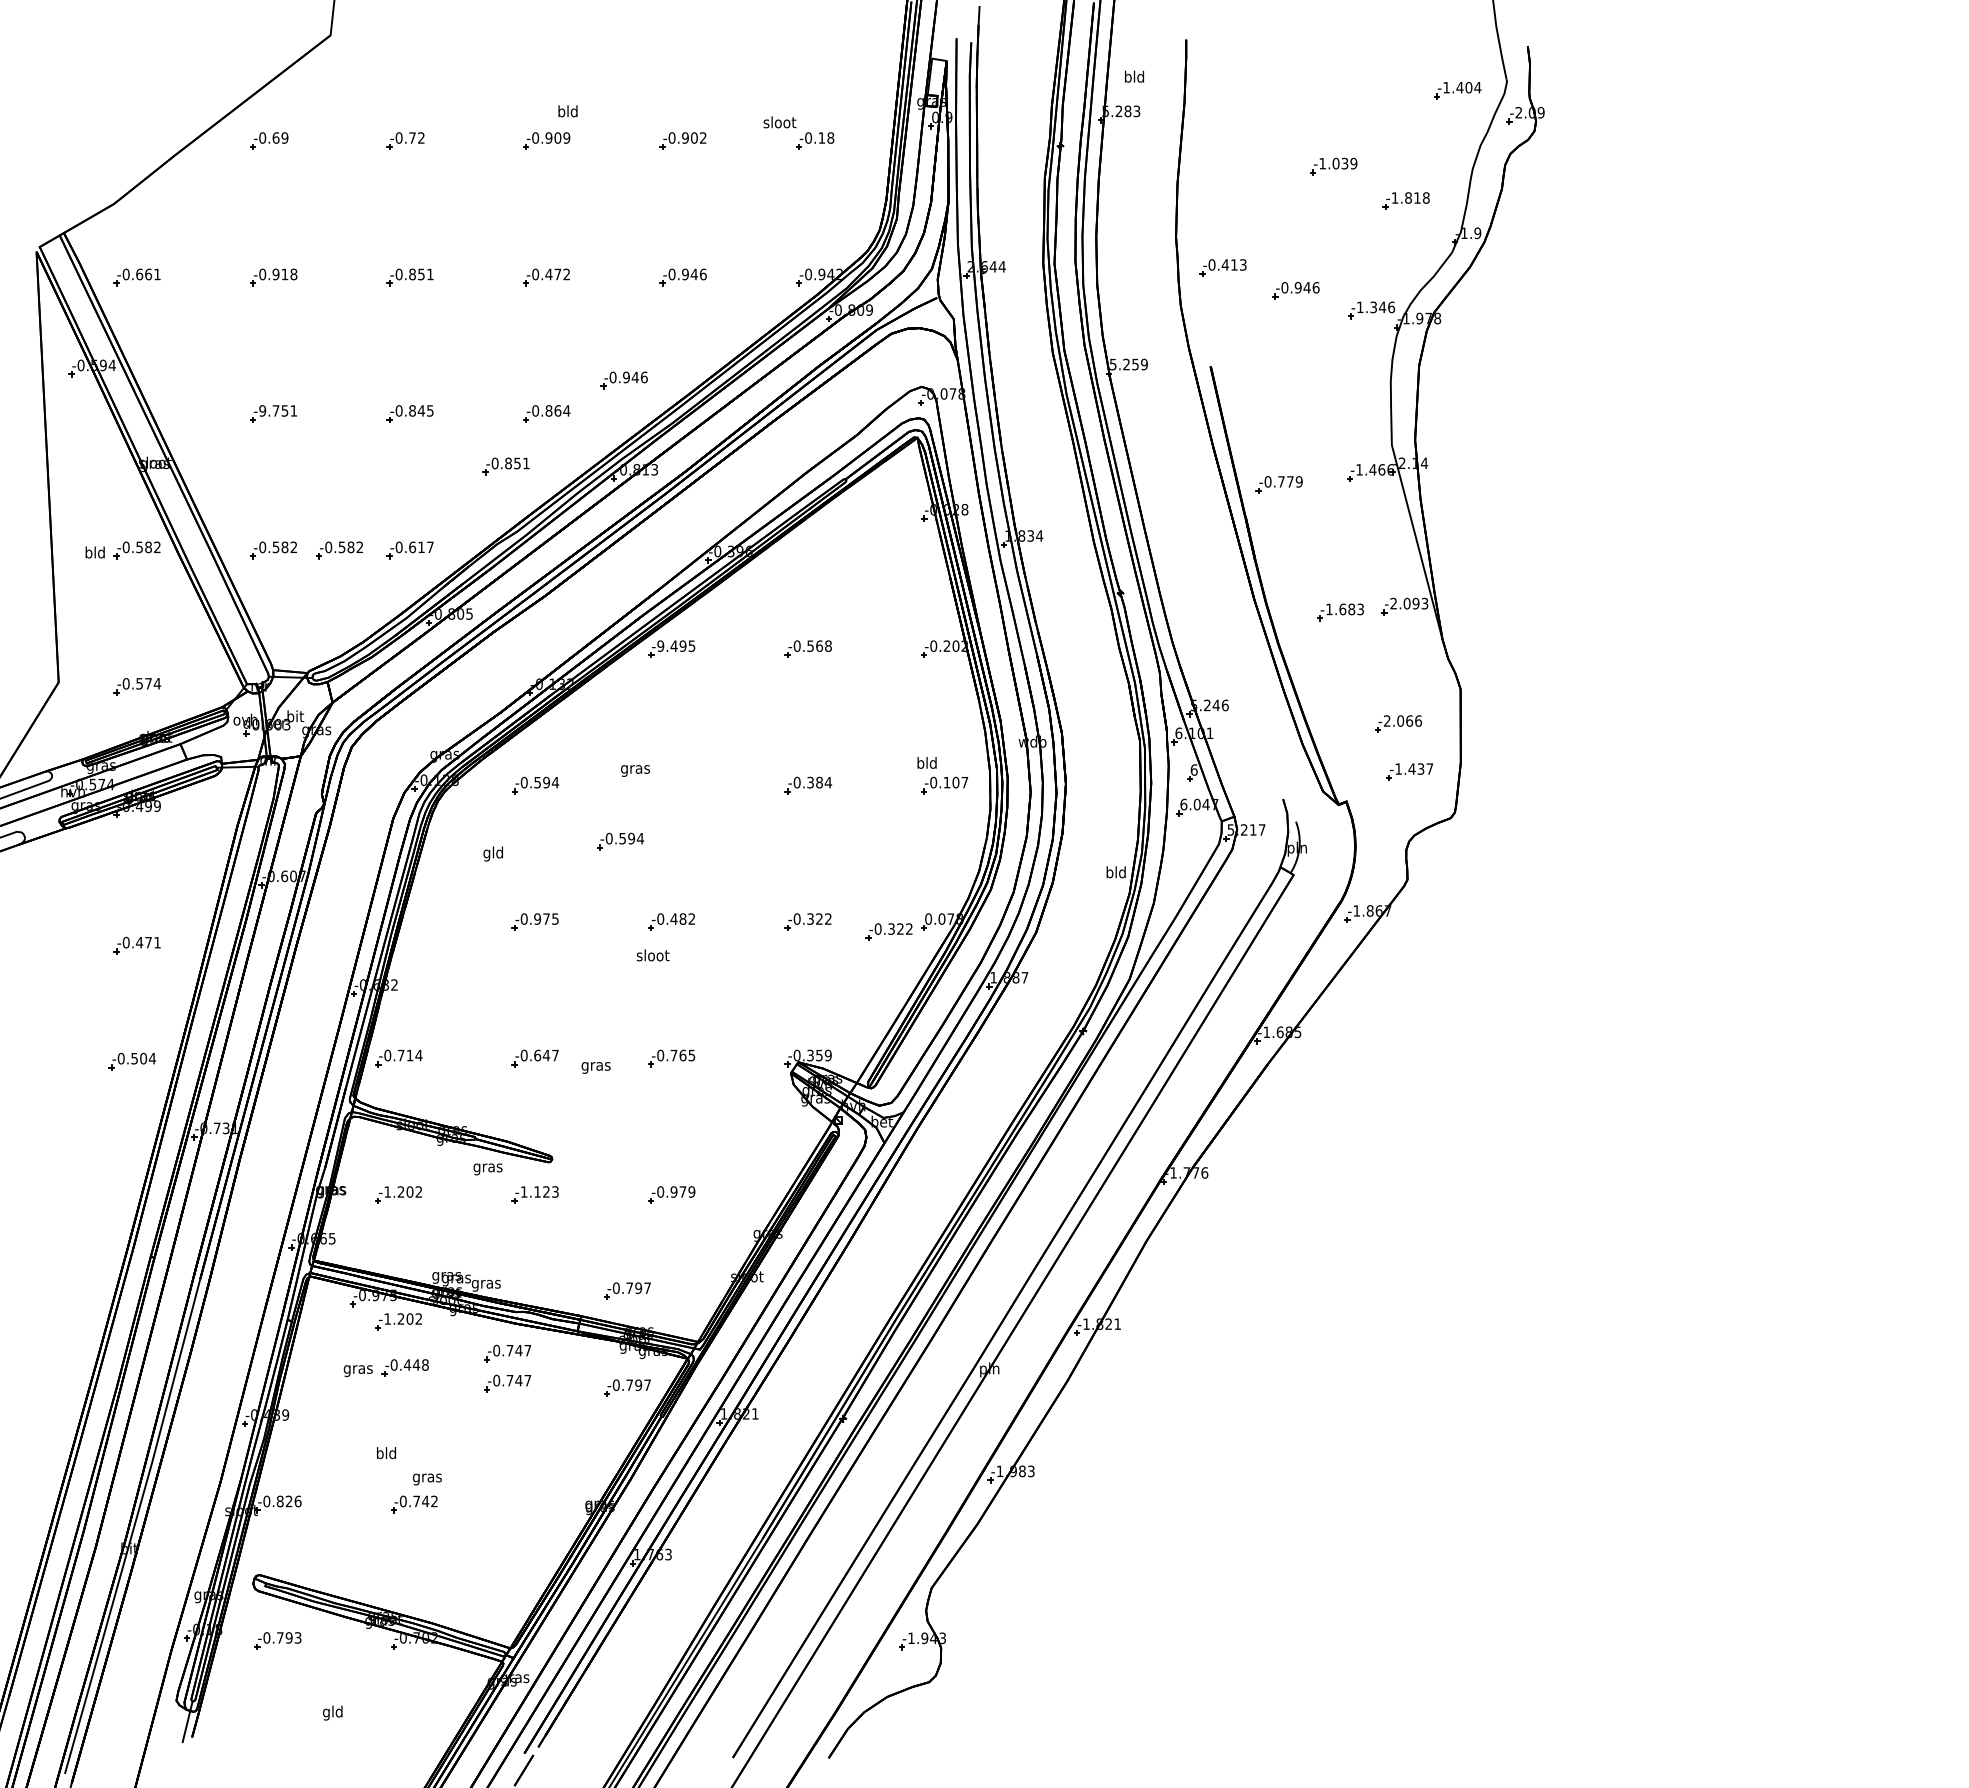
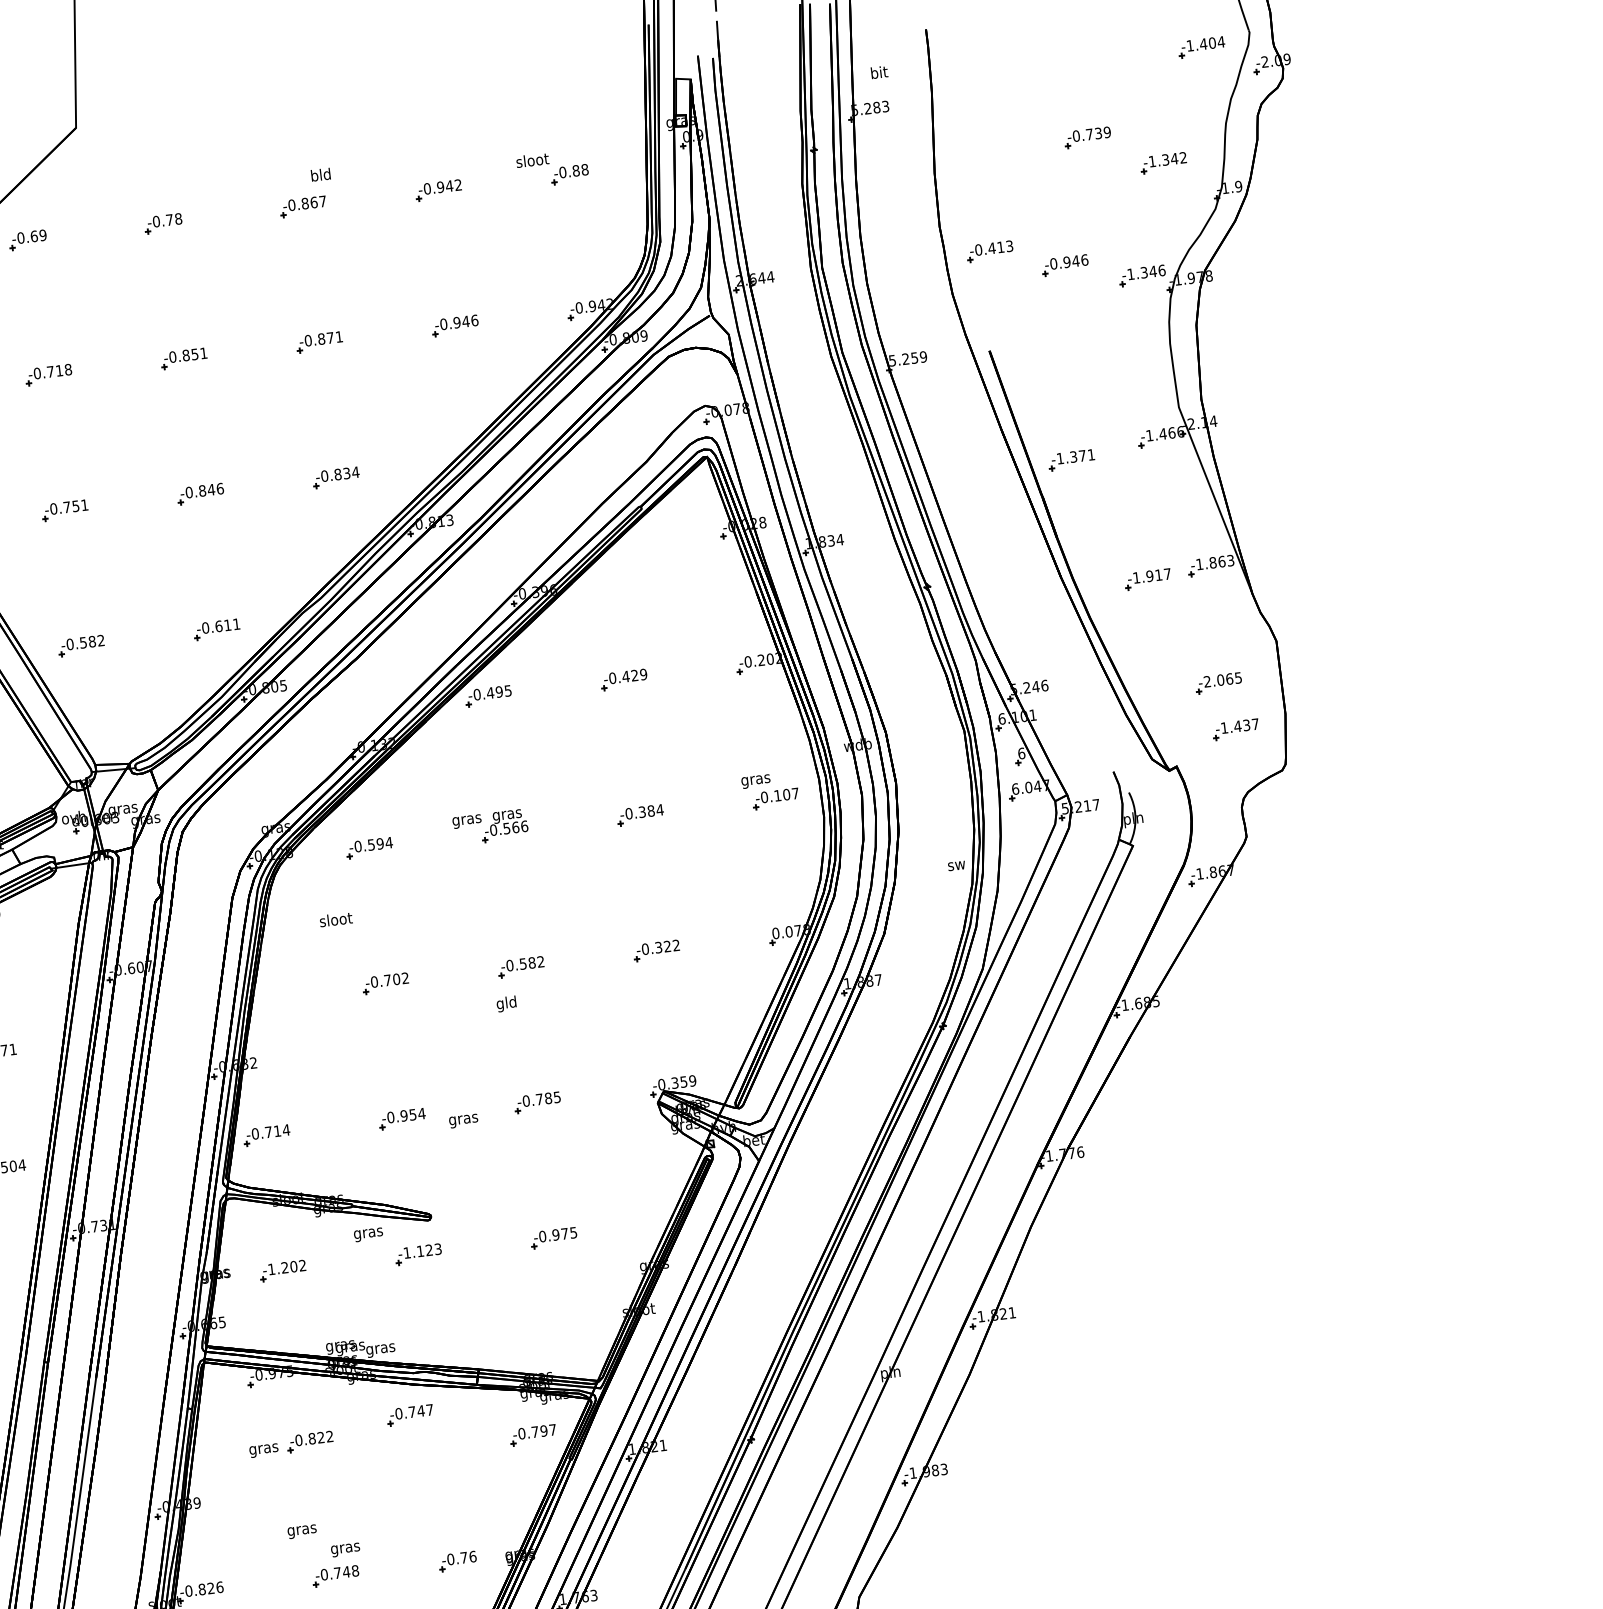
text: (1134, 76) -> (879, 72), bld -> bit
text: (421, 137) -> (178, 218), -0.72 -> -0.78
text: (557, 137) -> (313, 202), -0.909 -> -0.867
text: (694, 137) -> (449, 185), -0.902 -> -0.942
text: (821, 137) -> (575, 170), -0.18 -> -0.88
text: (1329, 163) -> (1083, 135), -1.039 -> -0.739
text: (1417, 197) -> (1174, 158), -1.818 -> -1.342
text: (275, 274) -> (50, 371), -0.918 -> -0.718
text: (557, 274) -> (330, 338), -0.472 -> -0.871
part: (623, 380) -> (408, 435), removed
text: (262, 410) -> (53, 508), -9.751 -> -0.751
text: (430, 410) -> (220, 488), -0.845 -> -0.846
text: (557, 410) -> (346, 473), -0.864 -> -0.834
part: (505, 466) -> (301, 534), removed
text: (1283, 481) -> (1075, 456), -0.779 -> -1.371
text: (430, 546) -> (236, 623), -0.617 -> -0.611
part: (339, 550) -> (146, 638), removed
text: (1404, 603) -> (1210, 562), -2.093 -> -1.863
text: (1351, 609) -> (1158, 575), -1.683 -> -1.917
text: (660, 645) -> (476, 694), -9.495 -> -0.495
text: (818, 645) -> (633, 675), -0.568 -> -0.429
text: (294, 717) -> (122, 809), bit -> gras
text: (1418, 720) -> (1238, 677), -2.066 -> -2.065
text: (926, 764) -> (755, 780), bld -> gras
part: (671, 779) -> (503, 825), added
part: (620, 841) -> (460, 893), removed
text: (493, 853) -> (336, 920), gld -> sloot
text: (1115, 872) -> (955, 864), bld -> sw
text: (546, 918) -> (396, 978), -0.975 -> -0.702
text: (673, 918) -> (522, 963), -0.482 -> -0.582
part: (888, 931) -> (737, 950), removed
text: (652, 956) -> (506, 1003), sloot -> gld
text: (546, 1055) -> (412, 1114), -0.647 -> -0.954
text: (682, 1055) -> (547, 1098), -0.765 -> -0.785
text: (691, 1191) -> (573, 1232), -0.979 -> -0.975
part: (627, 1290) -> (521, 1338), removed
part: (398, 1321) -> (297, 1396), removed
text: (415, 1364) -> (320, 1437), -0.448 -> -0.822
part: (507, 1383) -> (413, 1445), removed
text: (386, 1454) -> (302, 1530), bld -> gras
text: (434, 1501) -> (355, 1570), -0.742 -> -0.748
part: (537, 1504) -> (457, 1561), added

